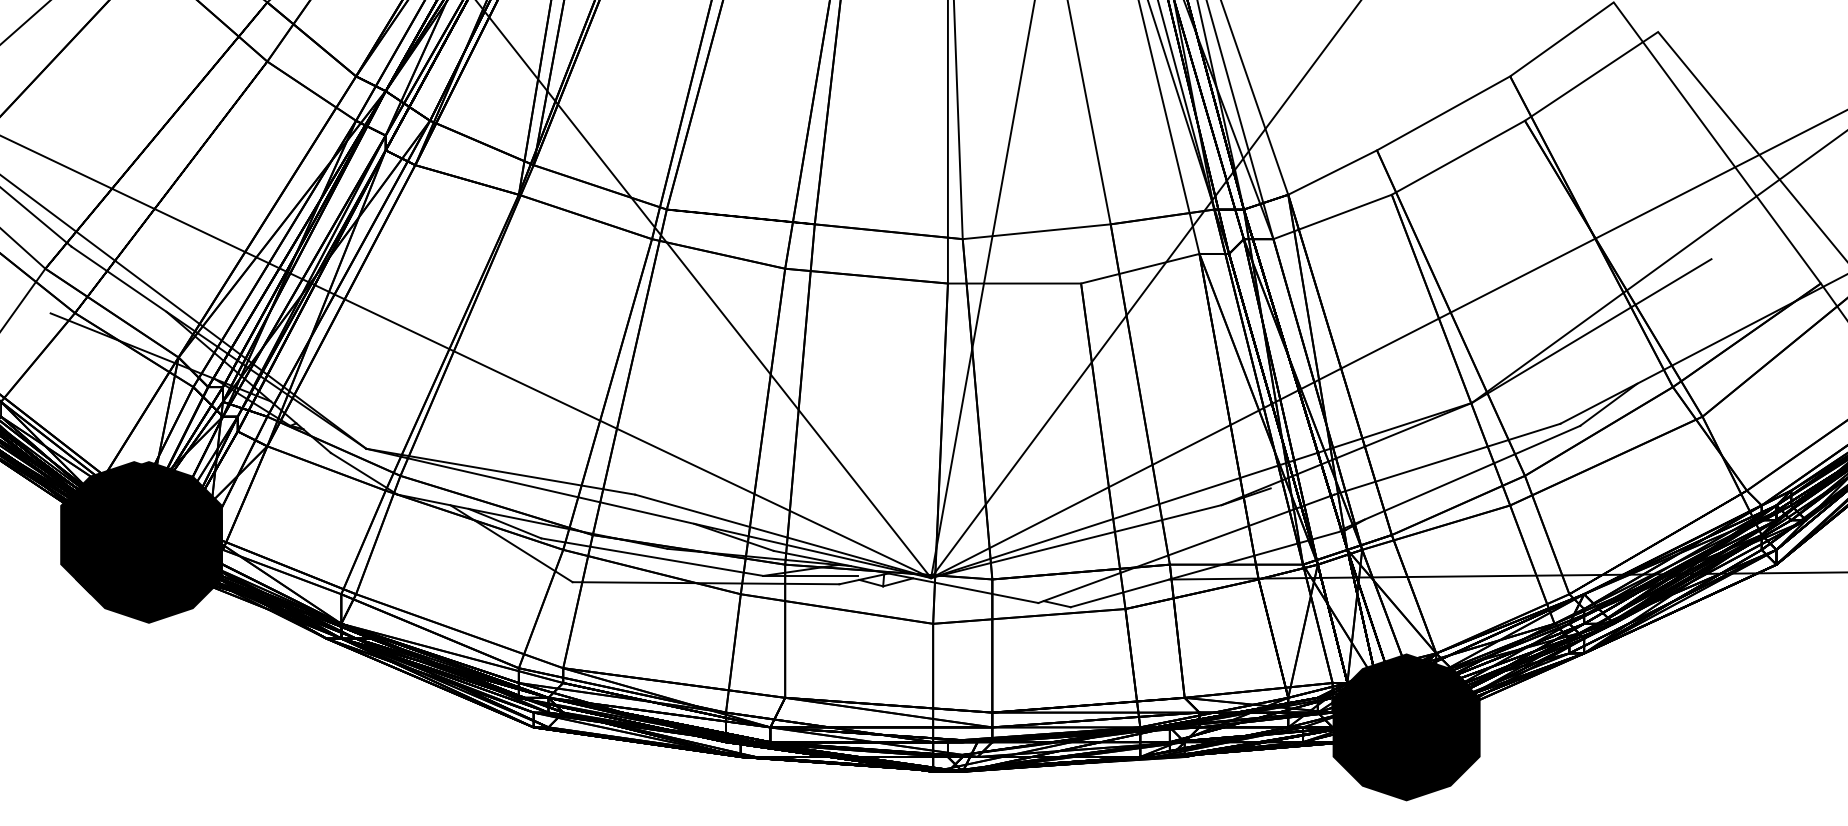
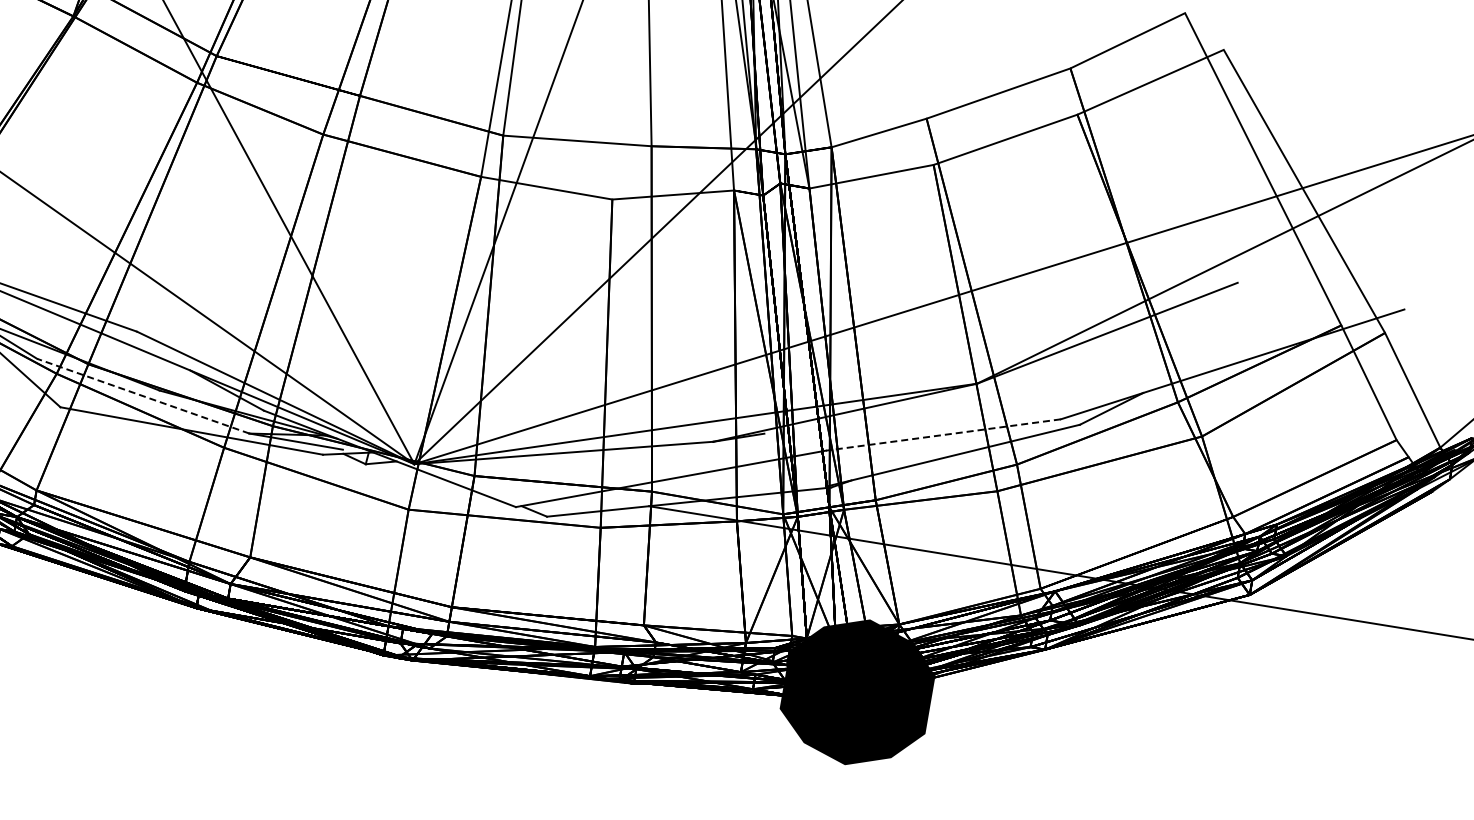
line: (1446, 459) -> (942, 435), solid -> dashed
line: (652, 557) -> (143, 396), solid -> dashed

